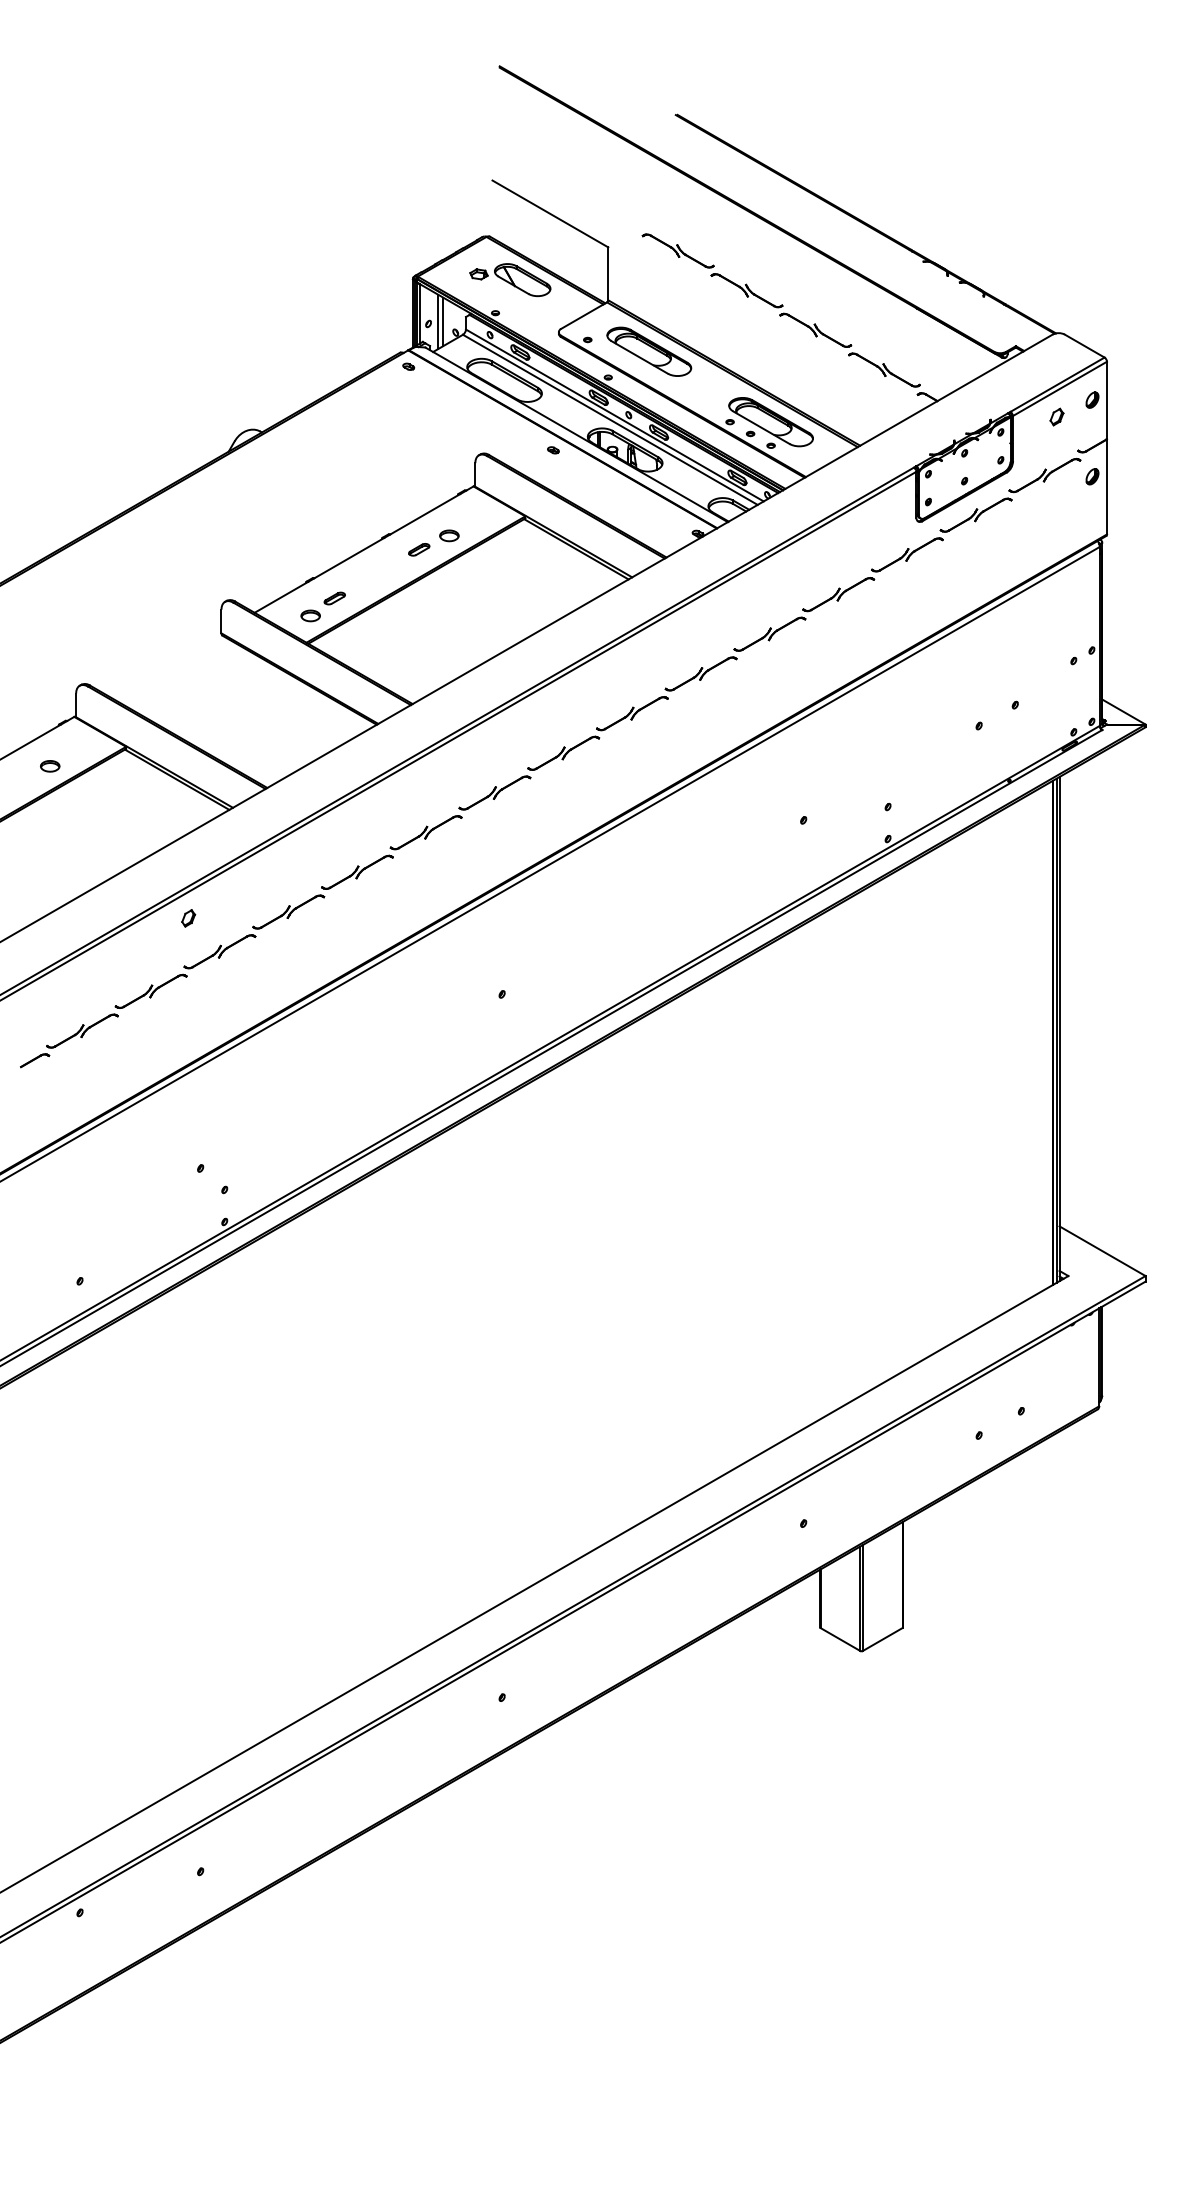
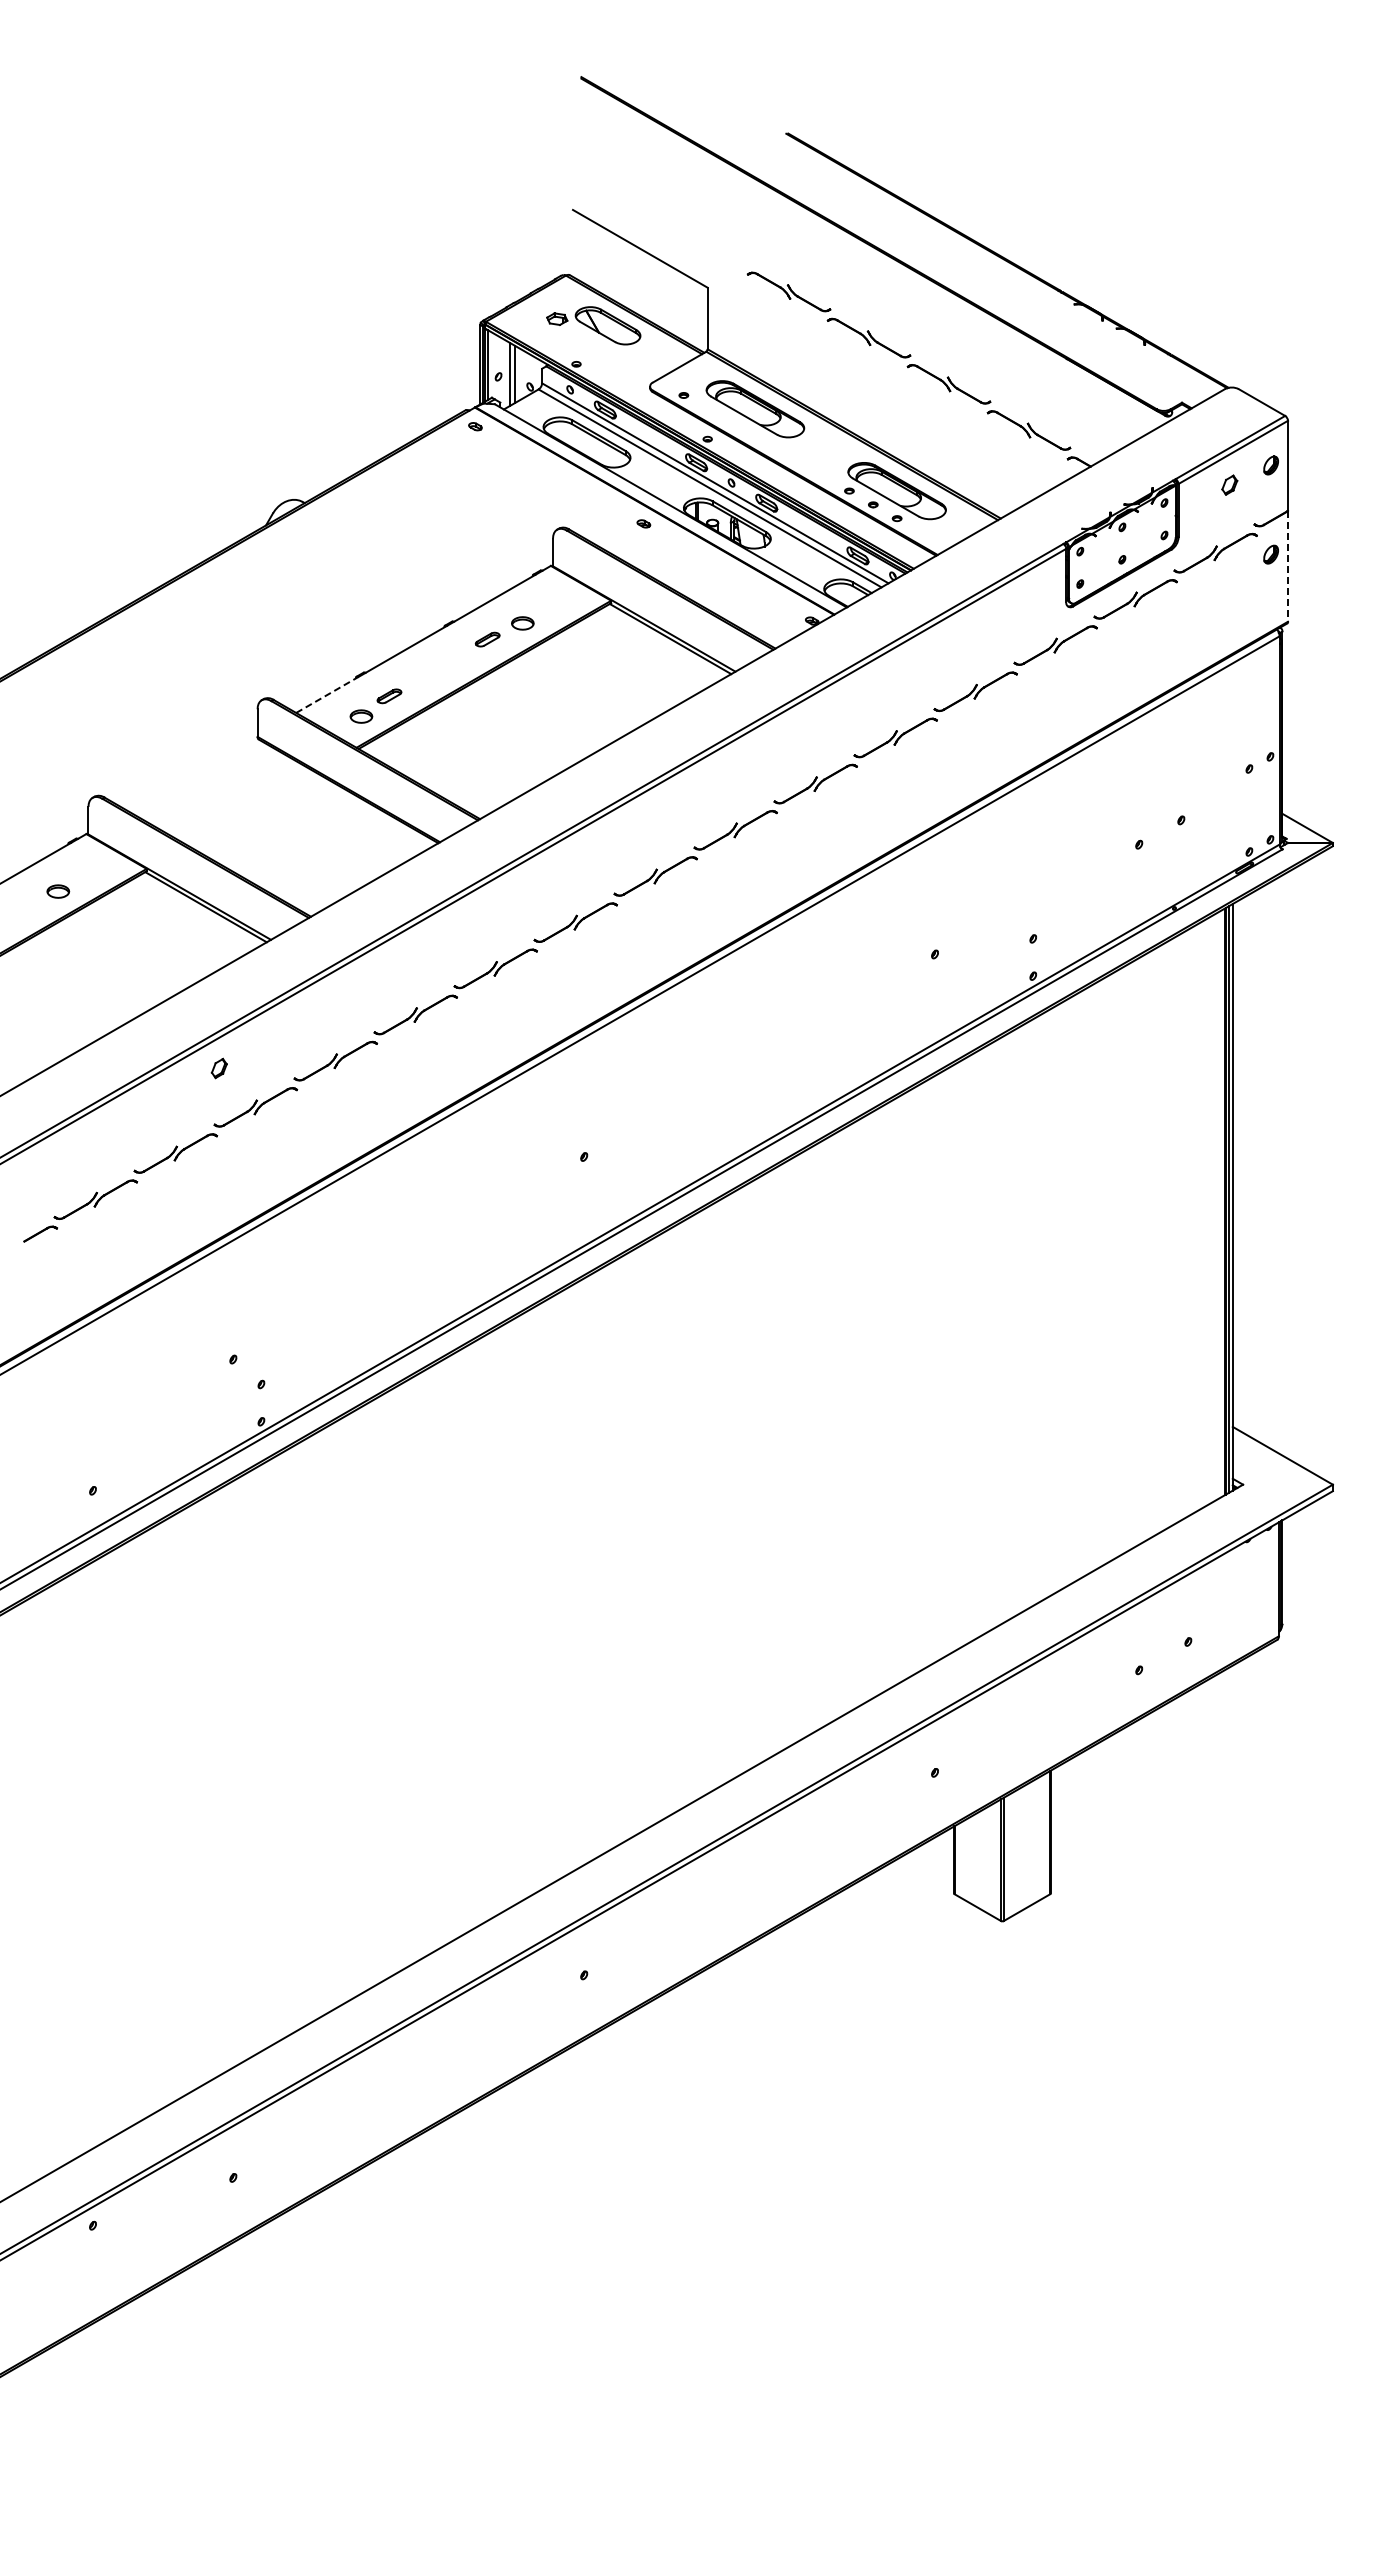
line: (1107, 486) -> (1288, 566), solid -> dashed
line: (281, 596) -> (327, 694), solid -> dashed

